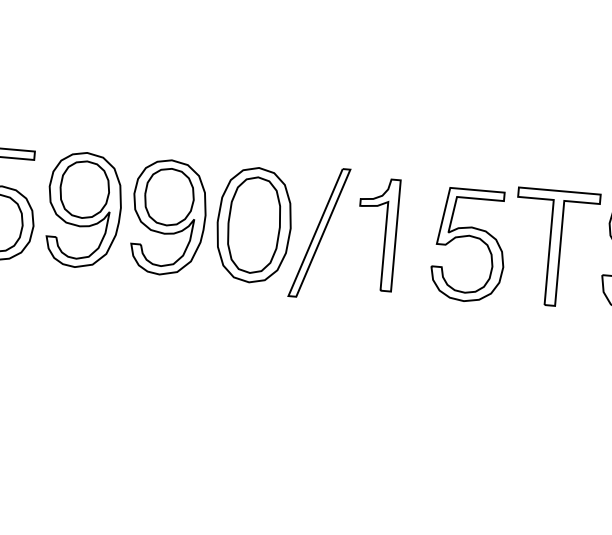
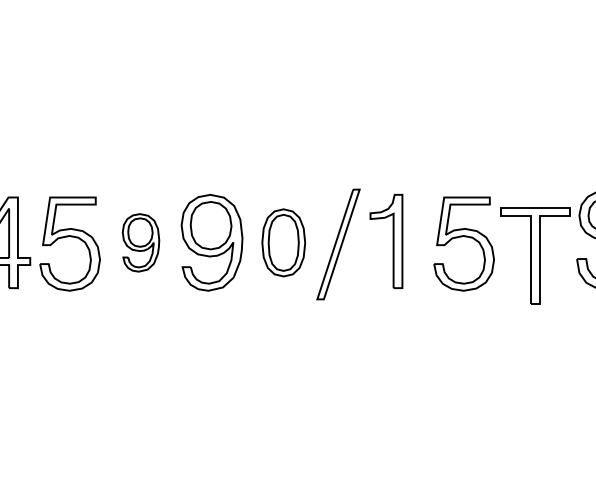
part: (83, 209) -> (140, 242), size x0.6
part: (254, 224) -> (283, 242), size x0.7
part: (554, 247) -> (535, 255), moved

